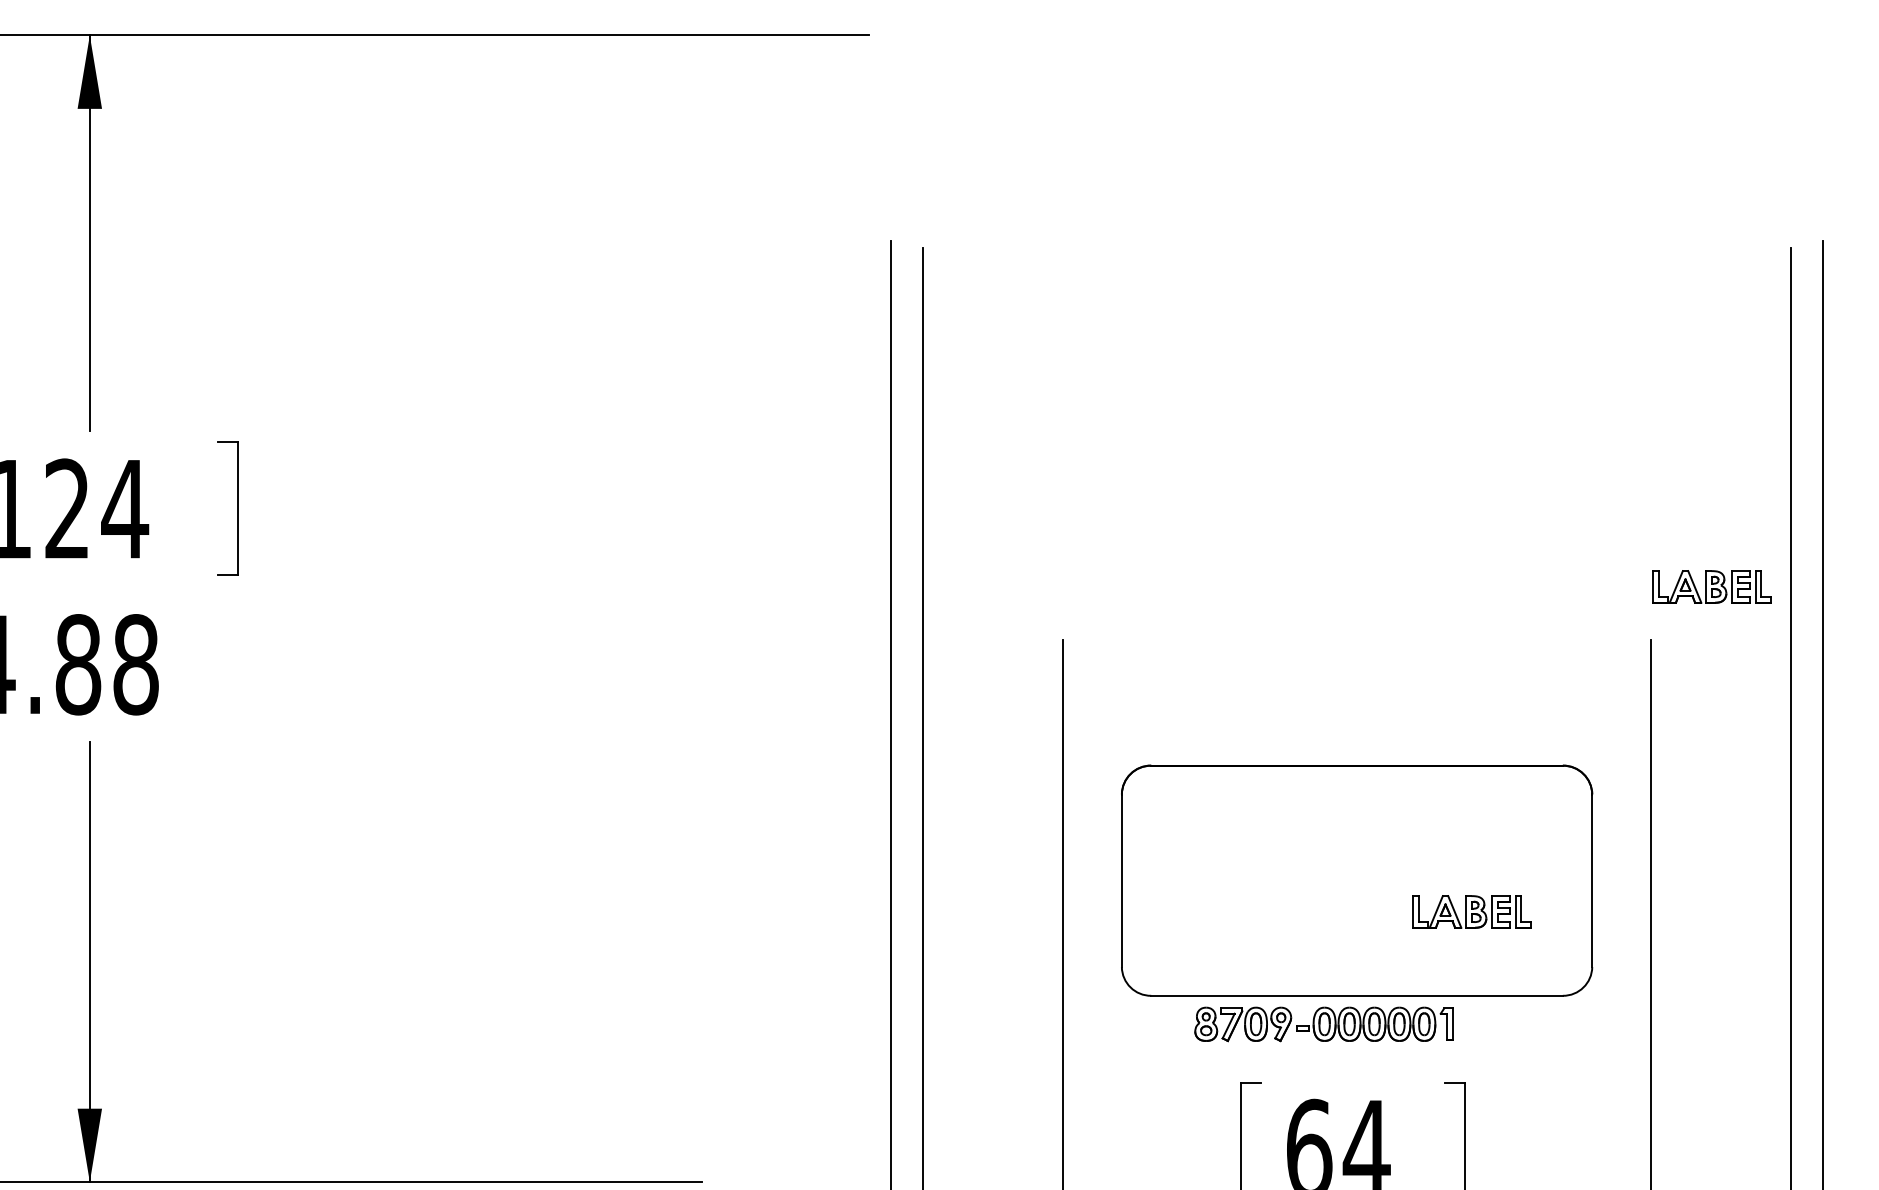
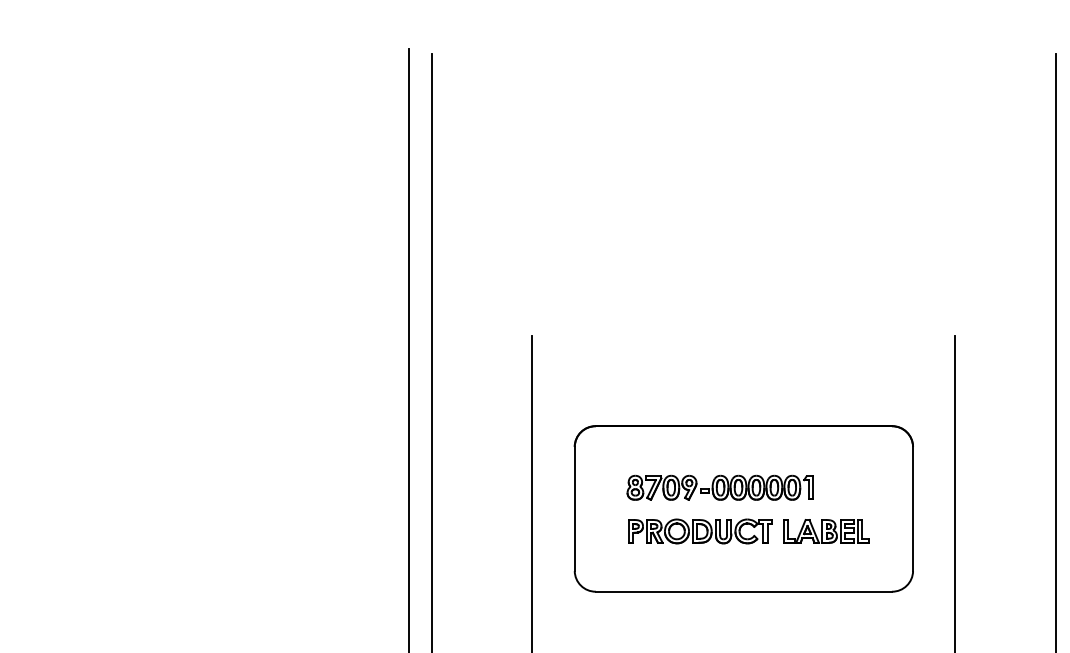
part: (1711, 586) -> (998, 297), removed
part: (1296, 911) -> (700, 531), added
part: (1323, 1024) -> (719, 487), moved

